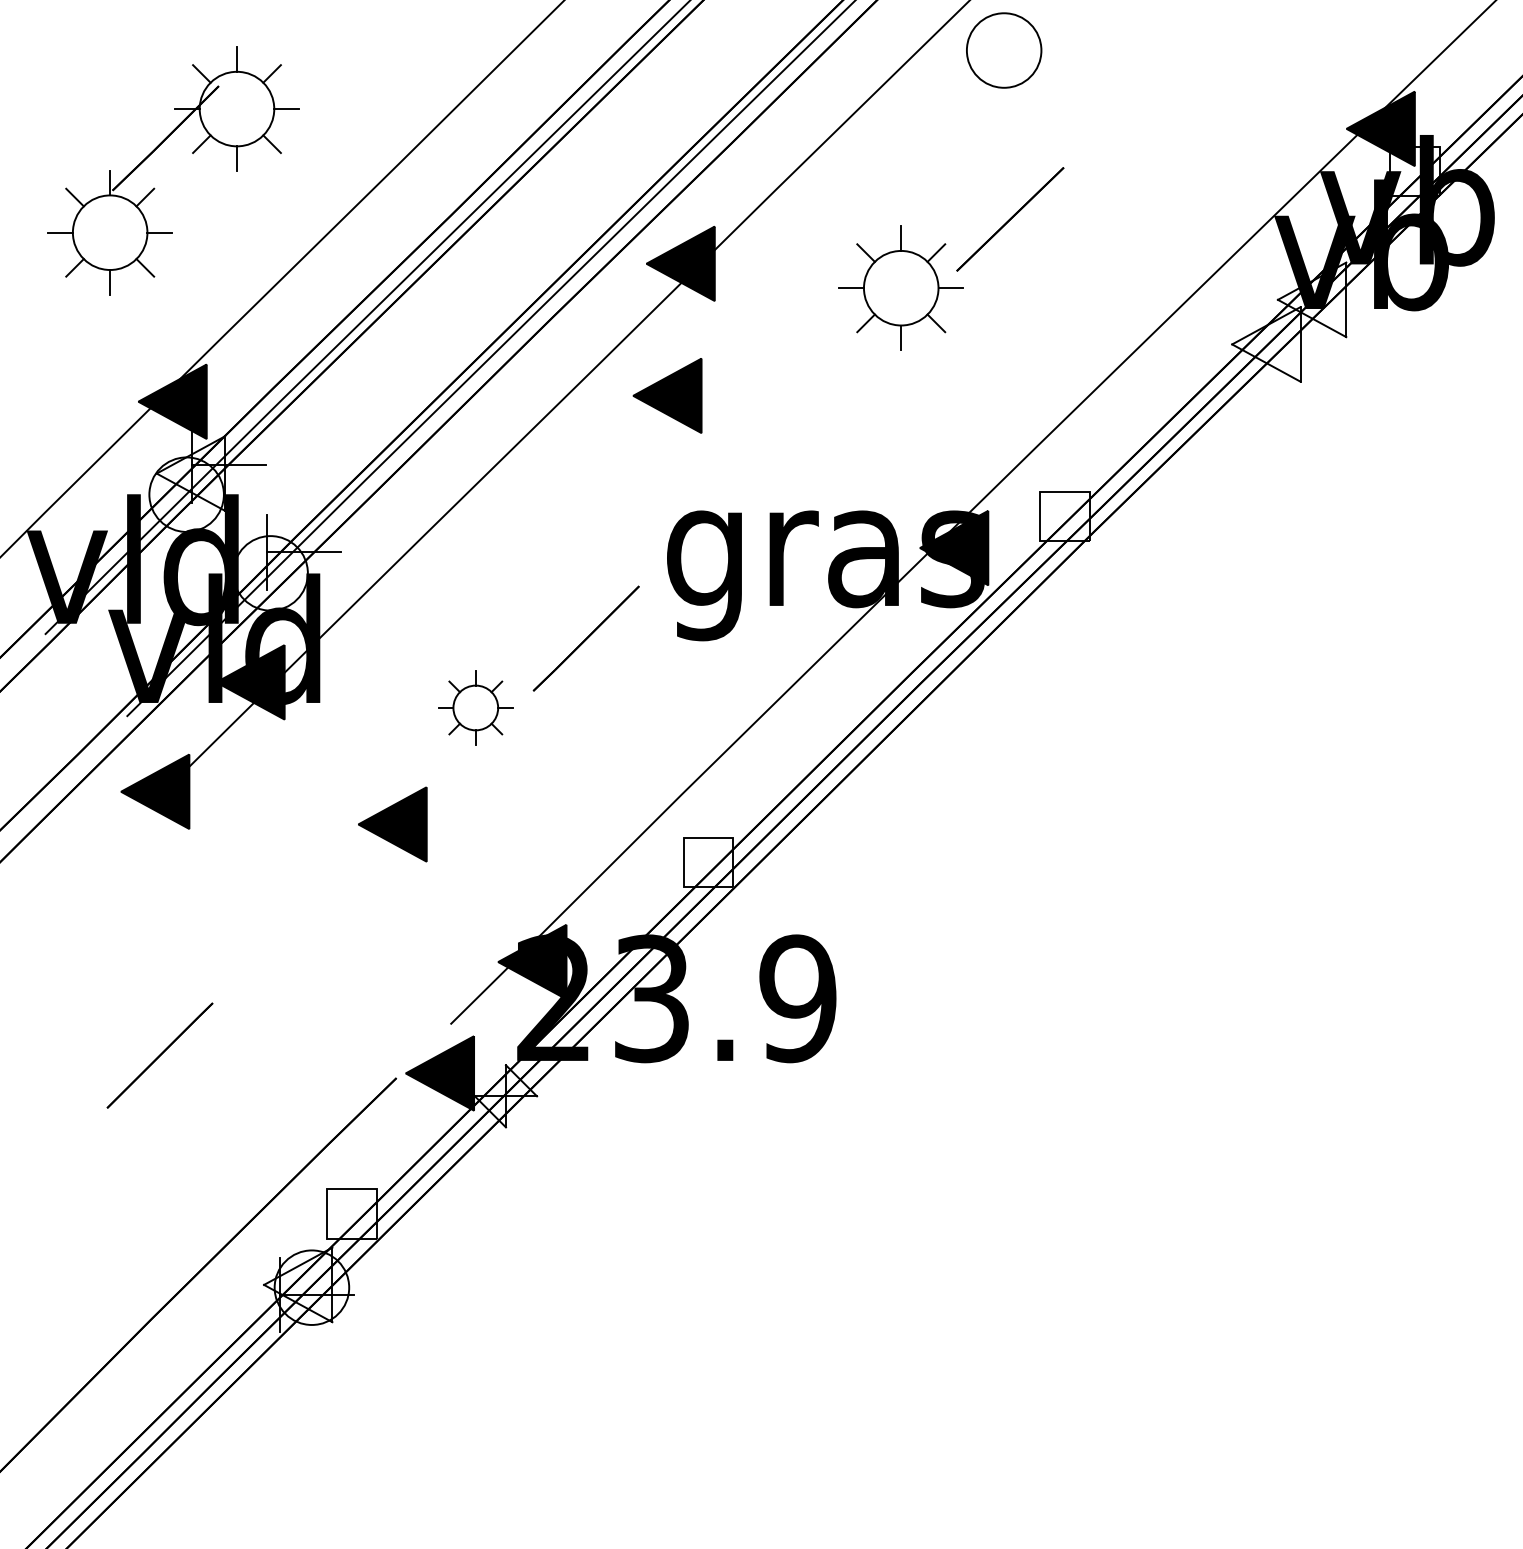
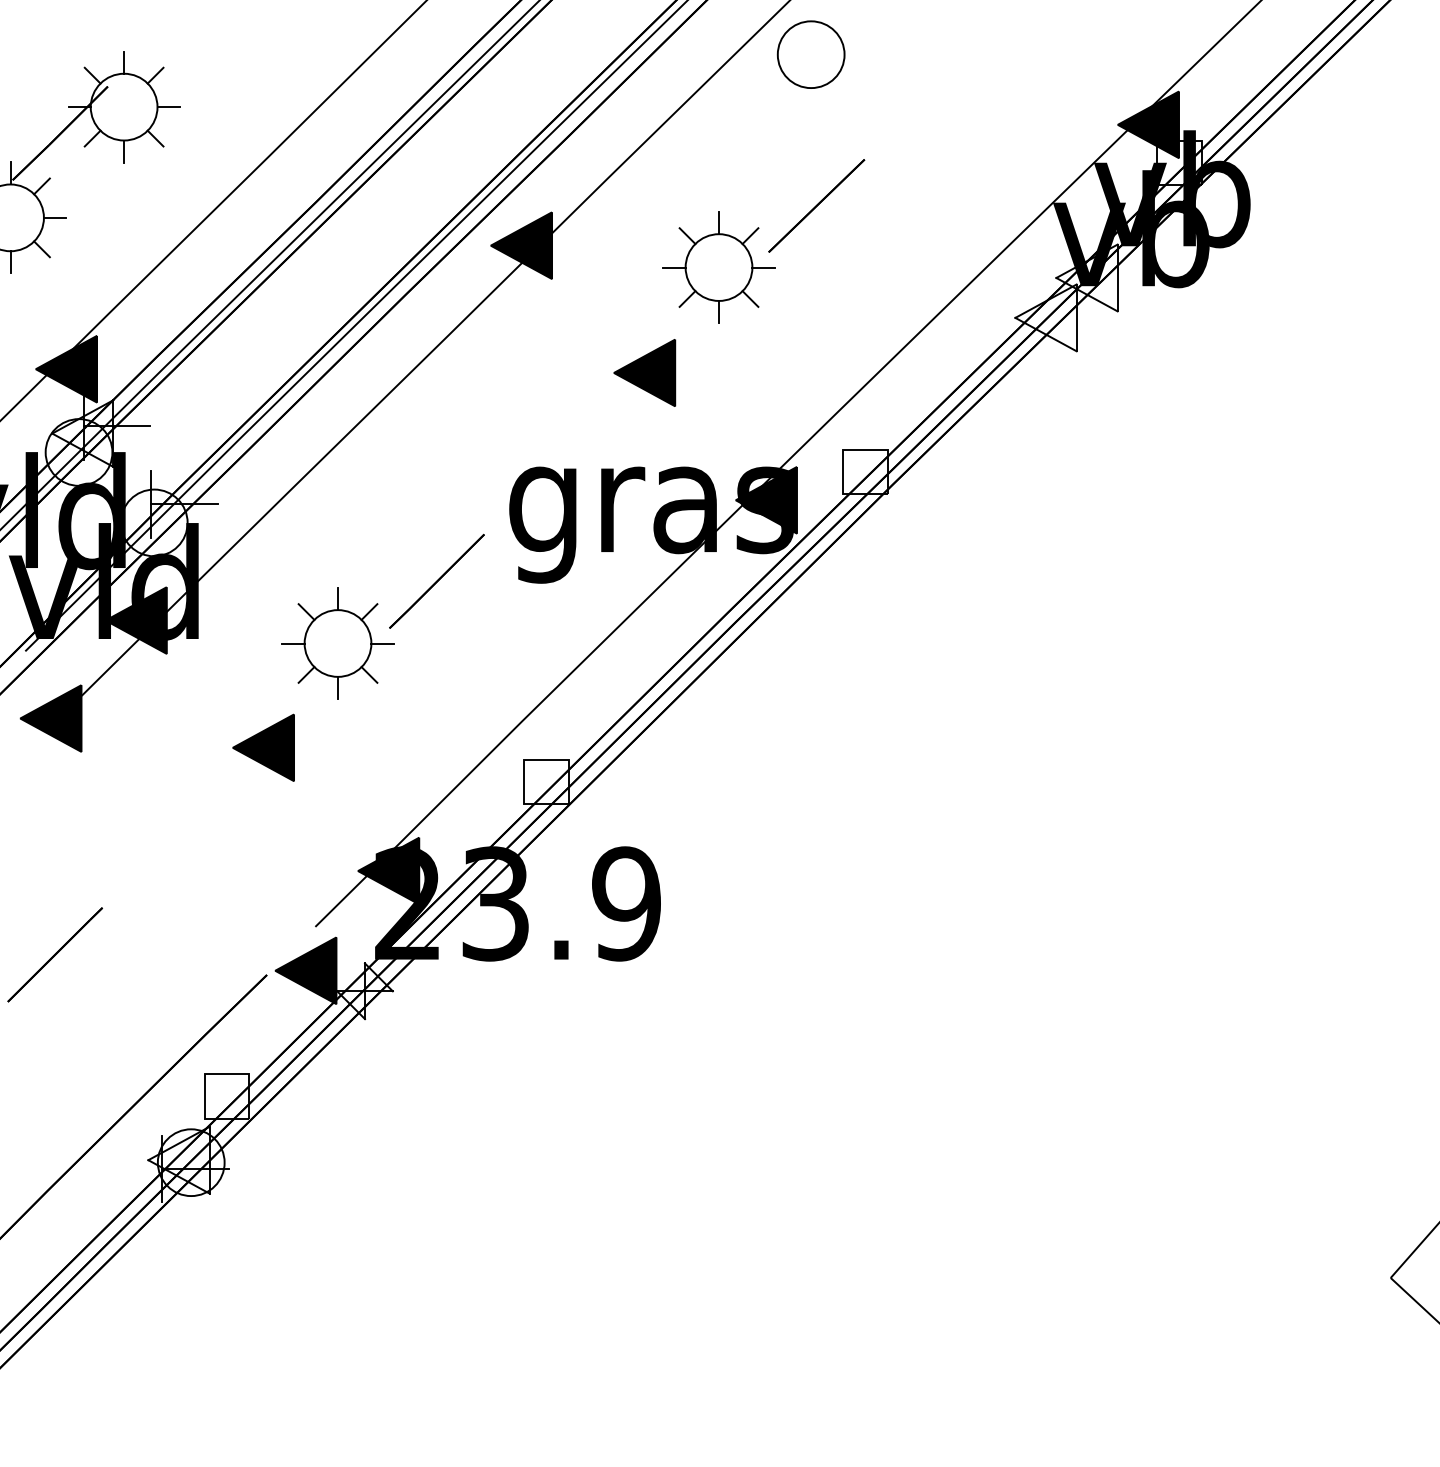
part: (667, 395) -> (644, 372), moved
part: (475, 707) -> (337, 643), size x1.67

